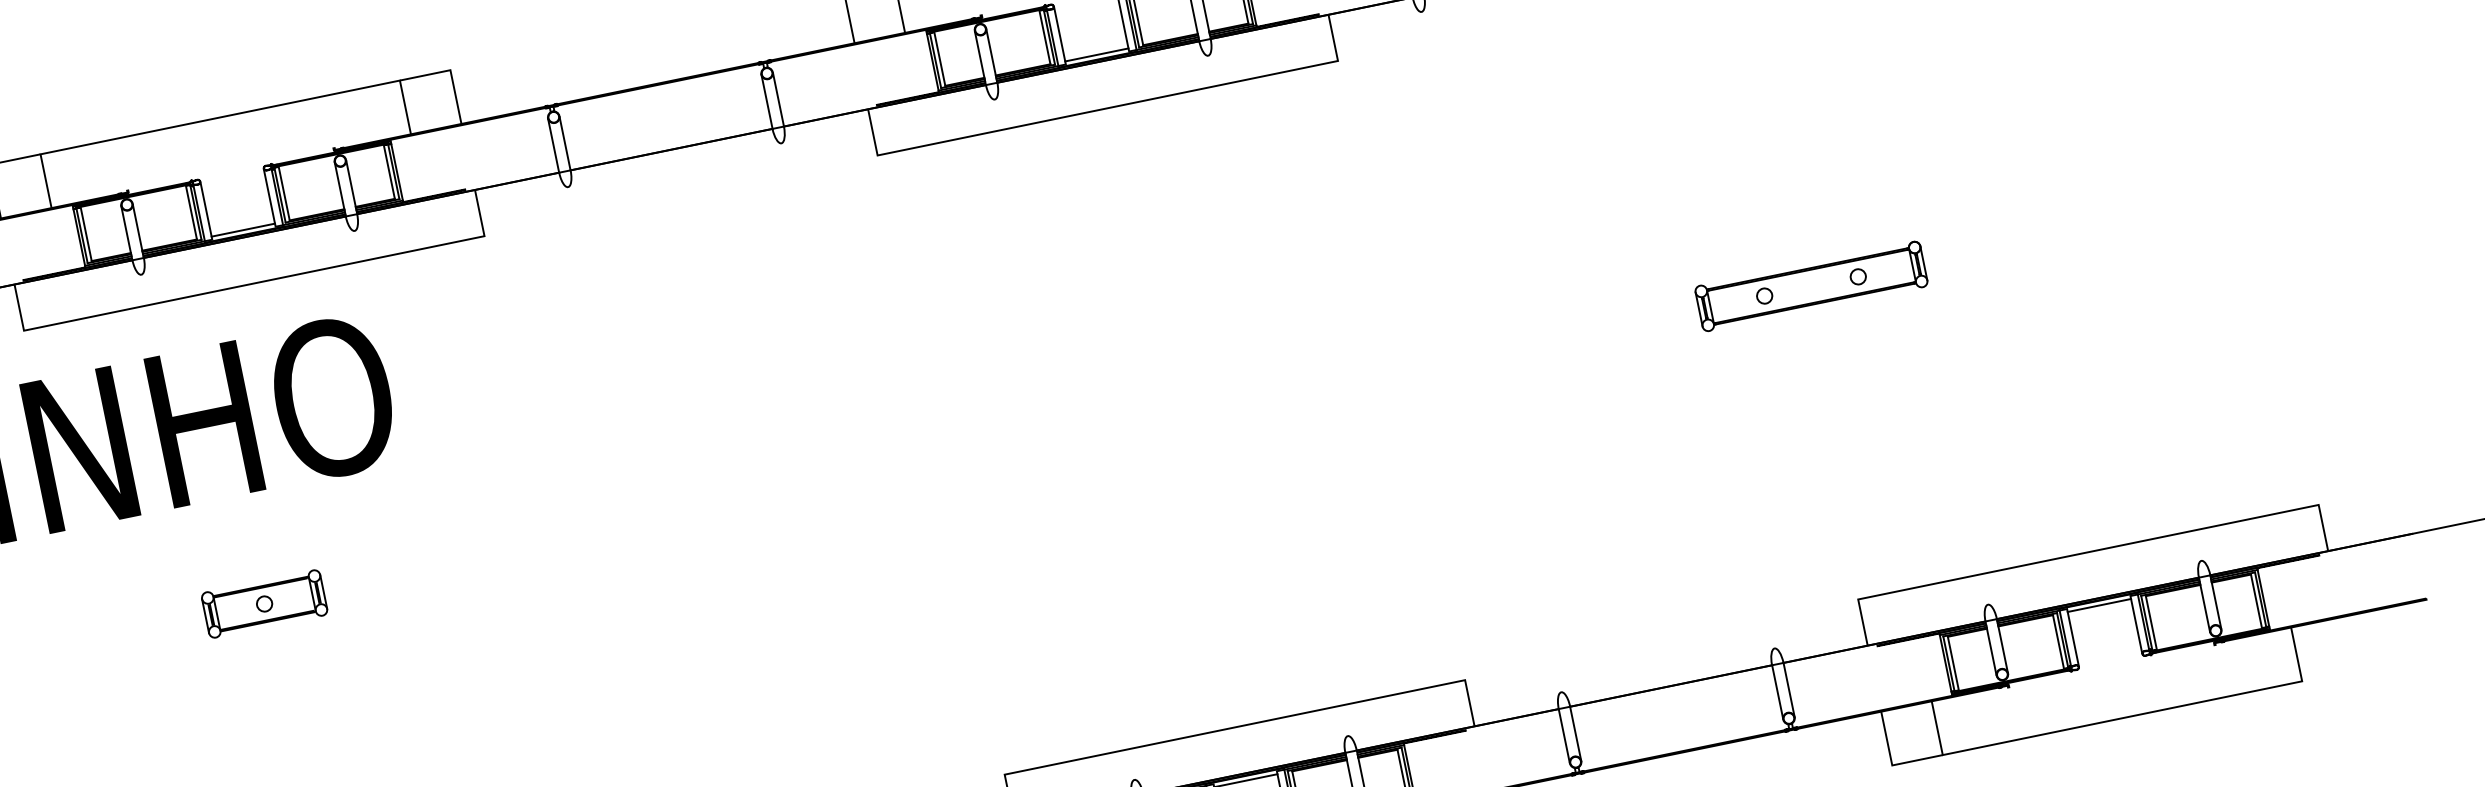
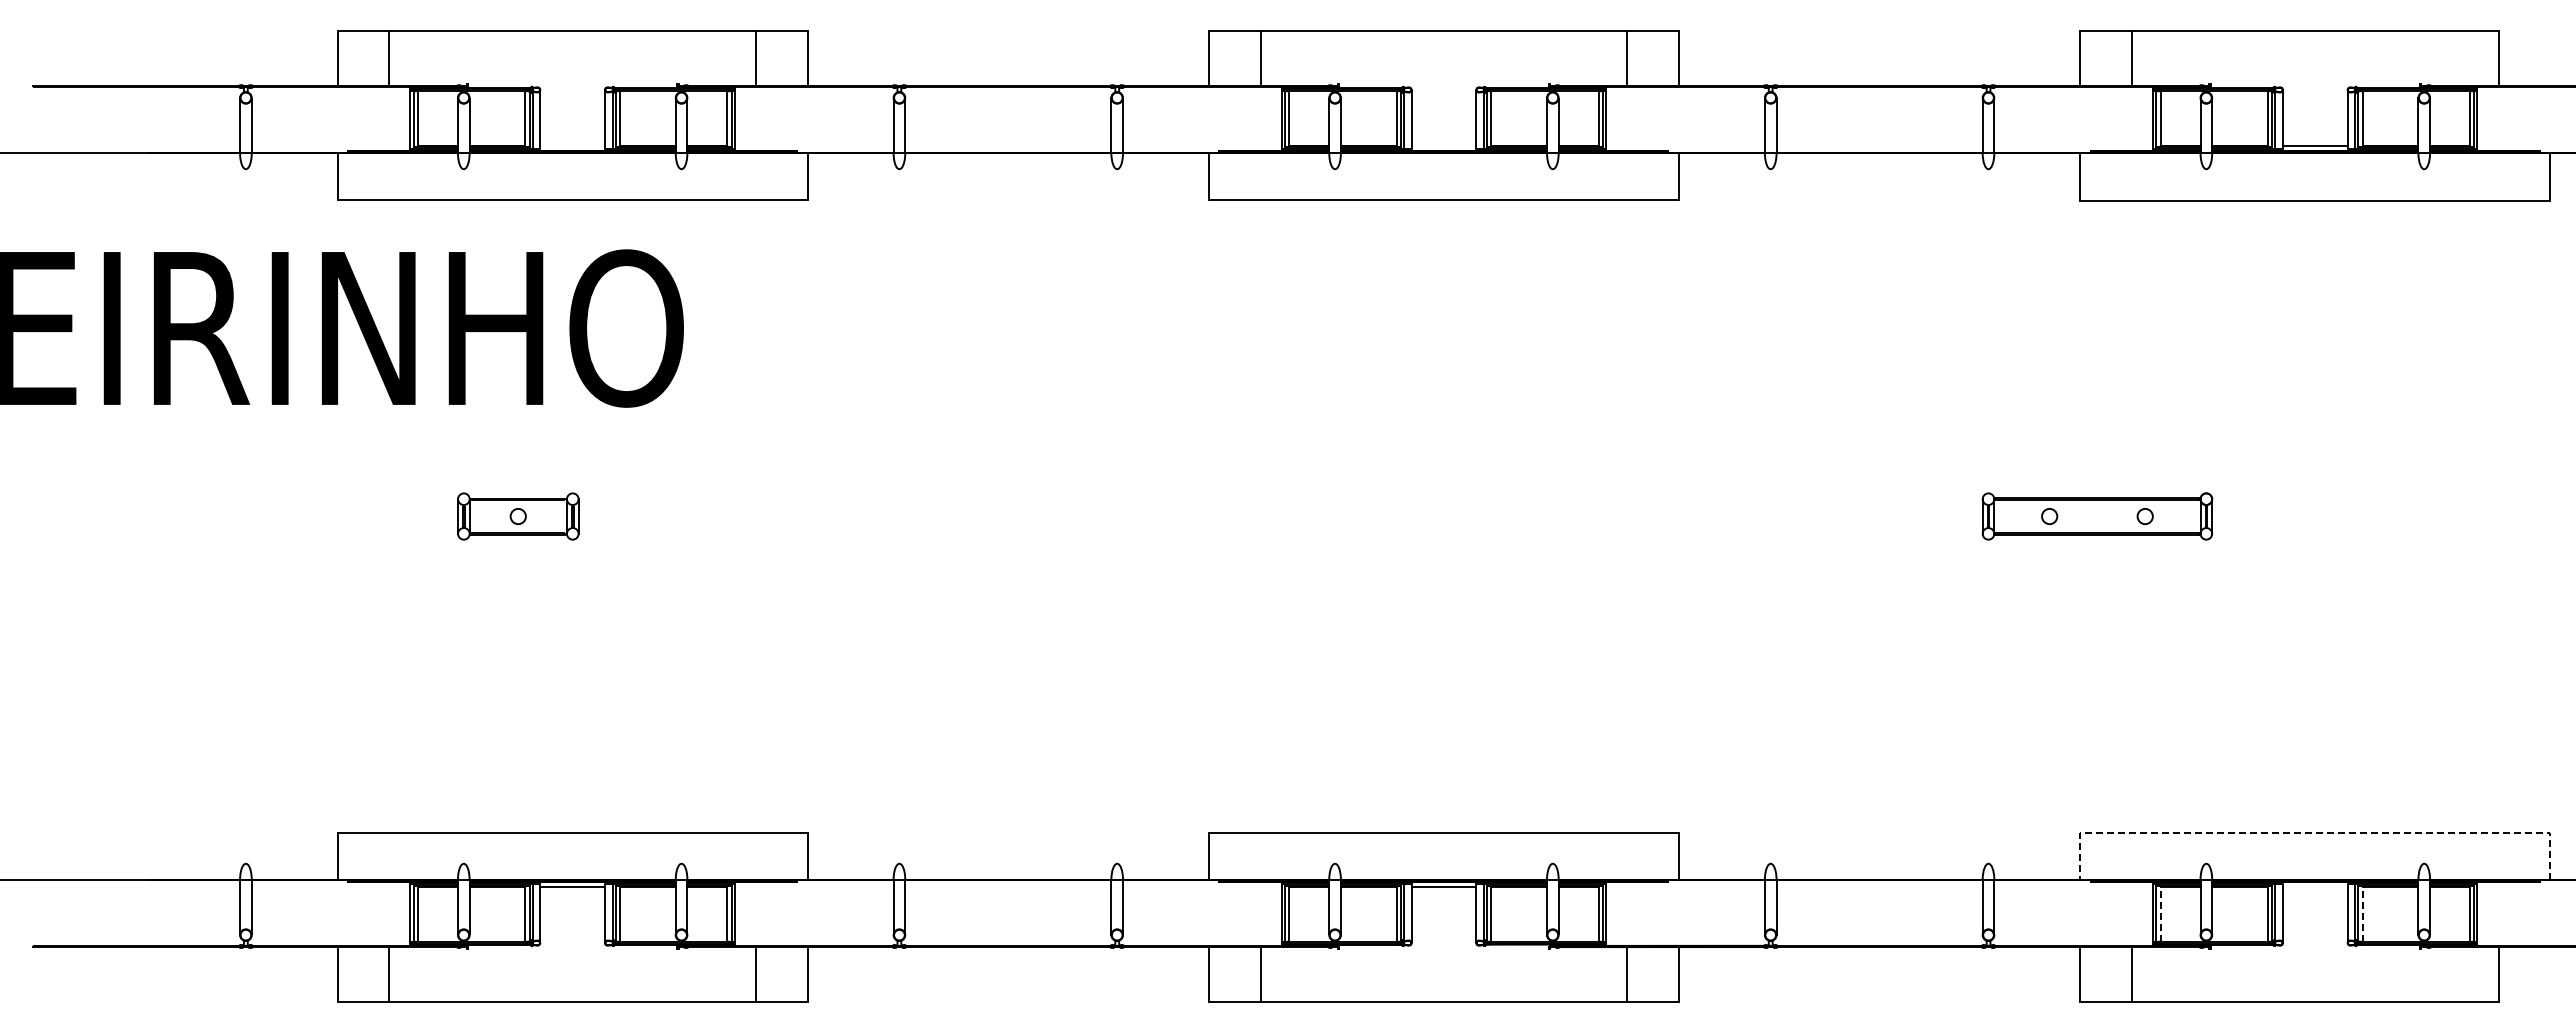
line: (1096, 55) -> (1443, 146), removed
line: (243, 230) -> (572, 146), removed
line: (2087, 552) -> (2314, 832), solid -> dashed
line: (2098, 605) -> (2314, 886), removed
line: (2151, 623) -> (2362, 914), solid -> dashed
line: (1953, 663) -> (2160, 914), solid -> dashed

